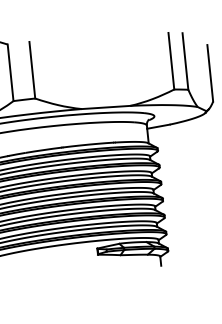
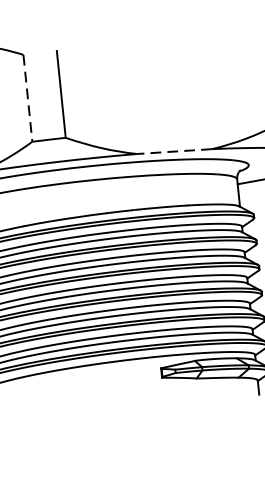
line: (10, 73) -> (27, 99), solid -> dashed
line: (105, 107) -> (173, 151), solid -> dashed

